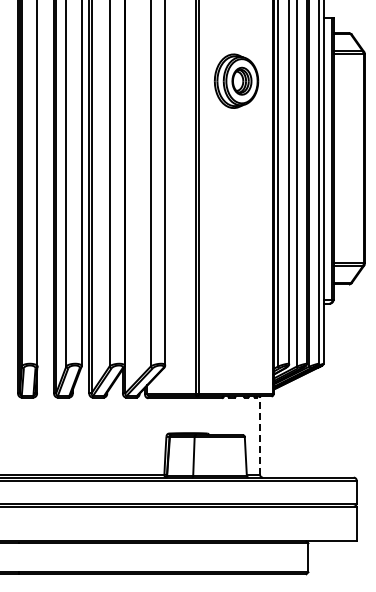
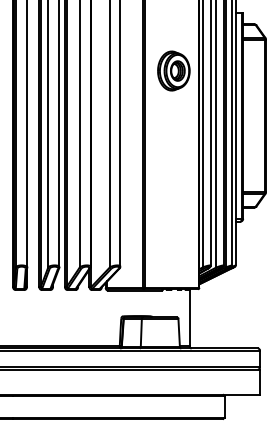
part: (236, 80) -> (173, 70), moved
line: (260, 436) -> (189, 318), dashed -> solid

